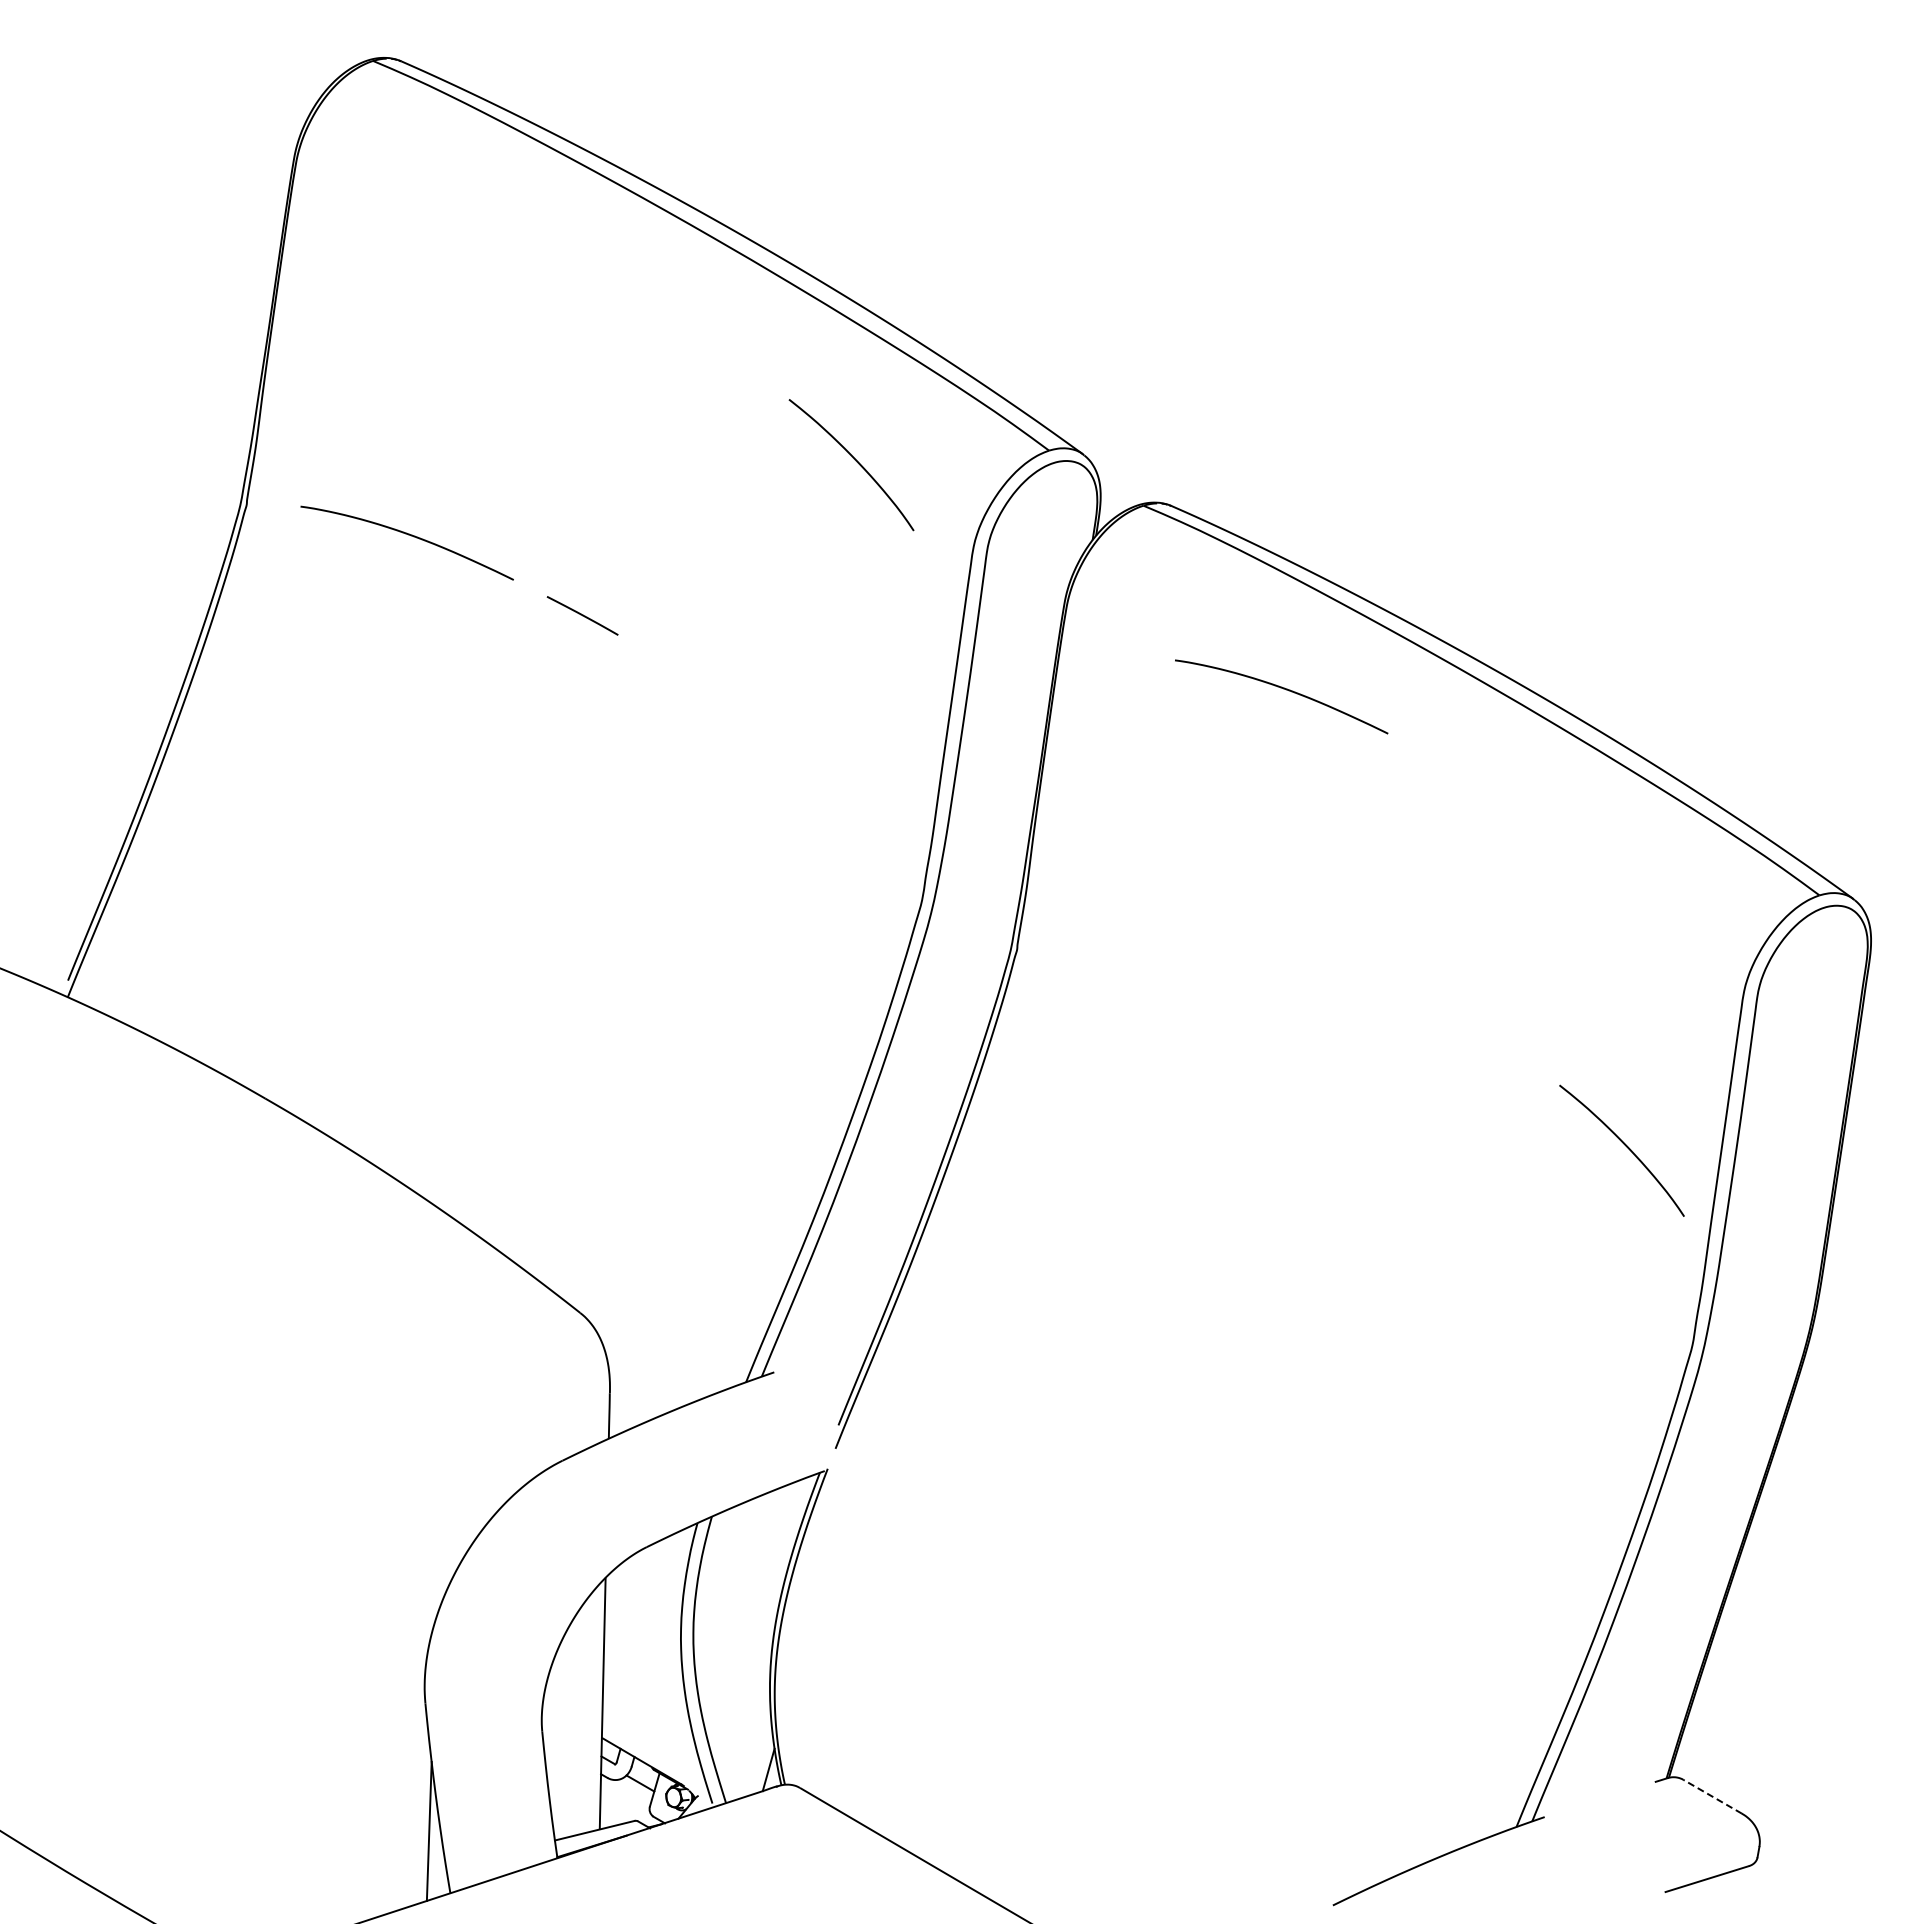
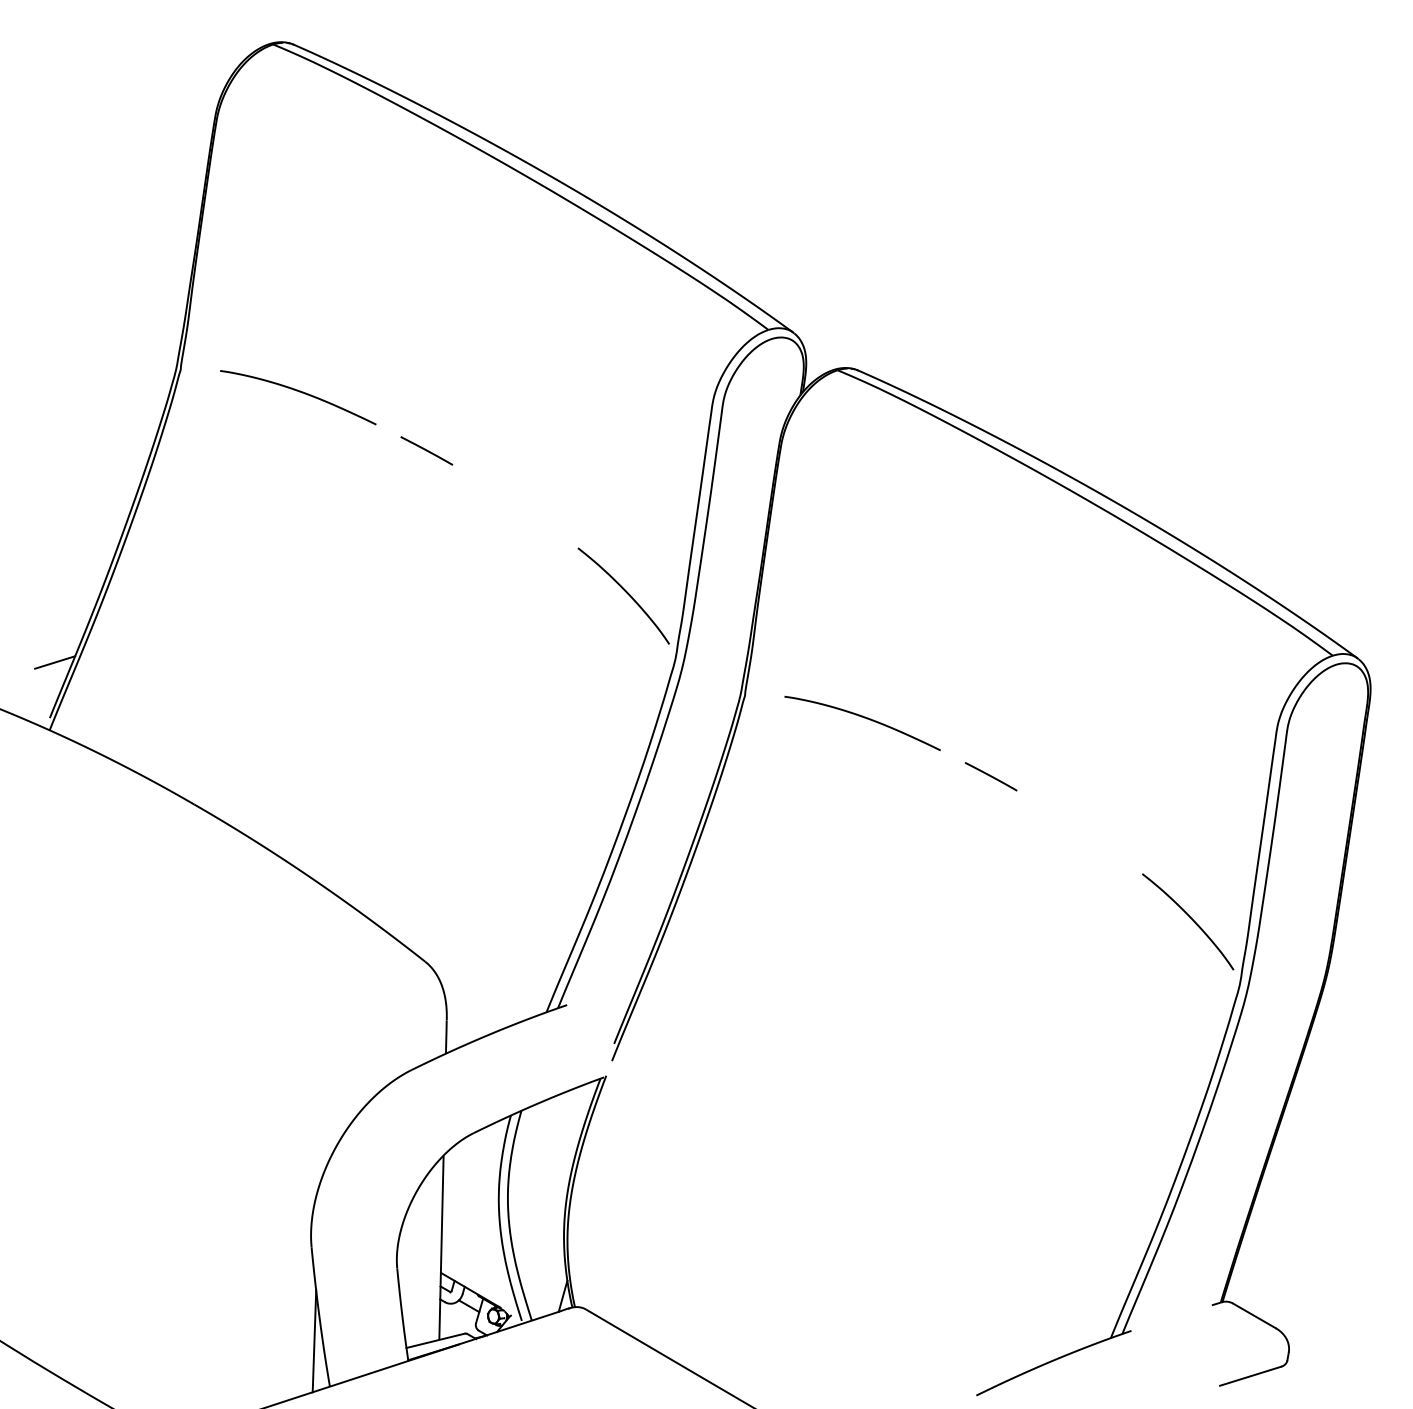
curve: (855, 461) -> (626, 593), moved
curve: (1283, 689) -> (863, 718), moved
line: (74, 904) -> (54, 662), added
line: (1352, 1060) -> (990, 776), added
curve: (1625, 1146) -> (1190, 918), moved
line: (1712, 1796) -> (1254, 1315), dashed -> solid

